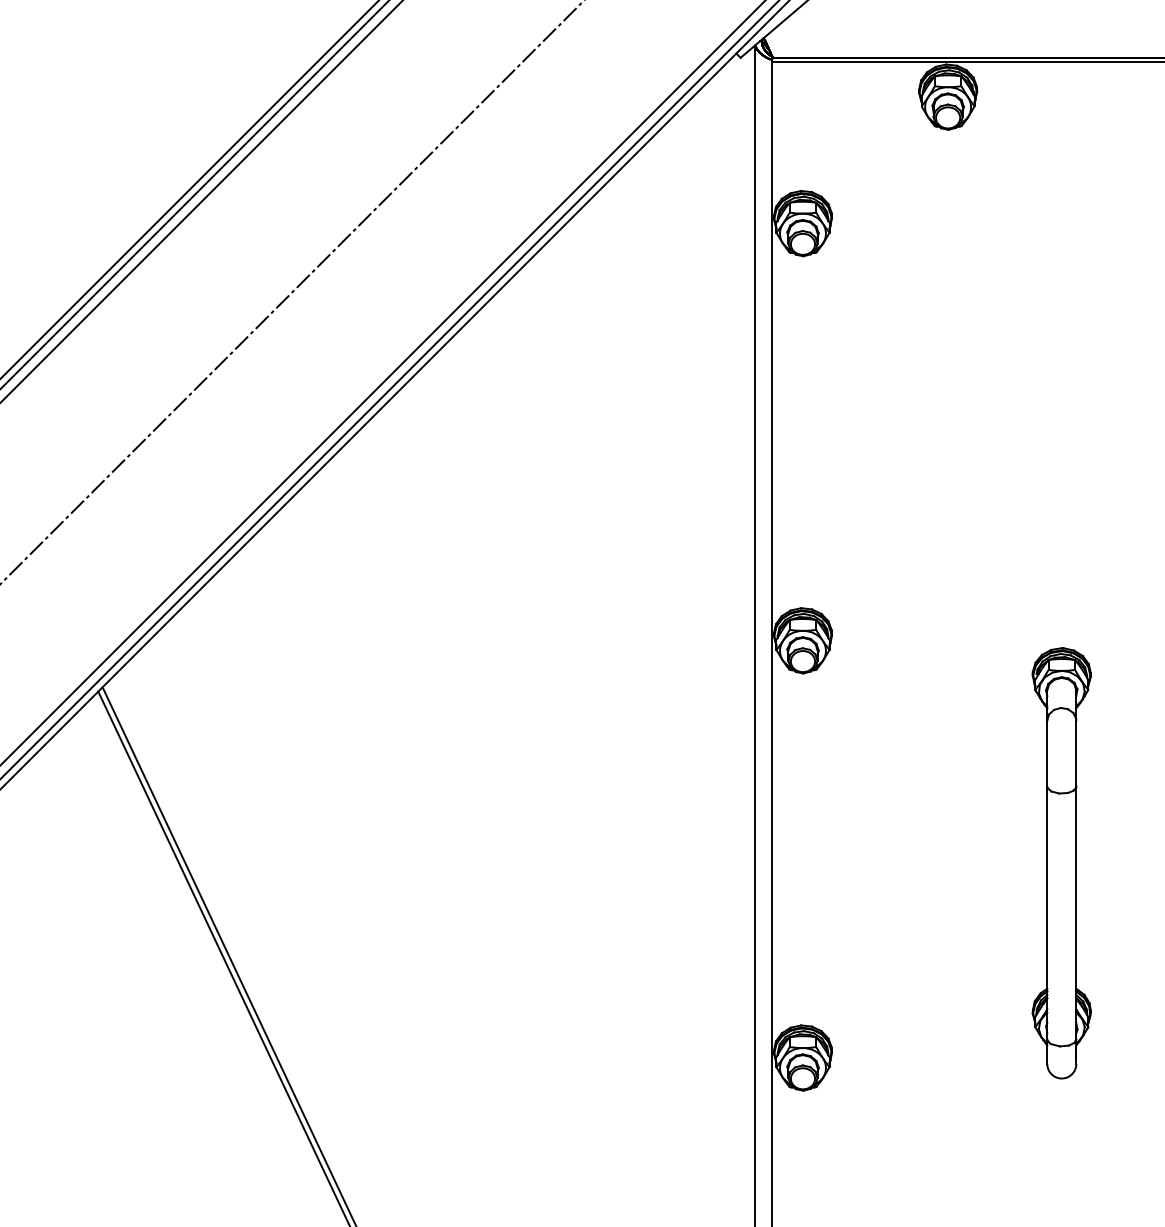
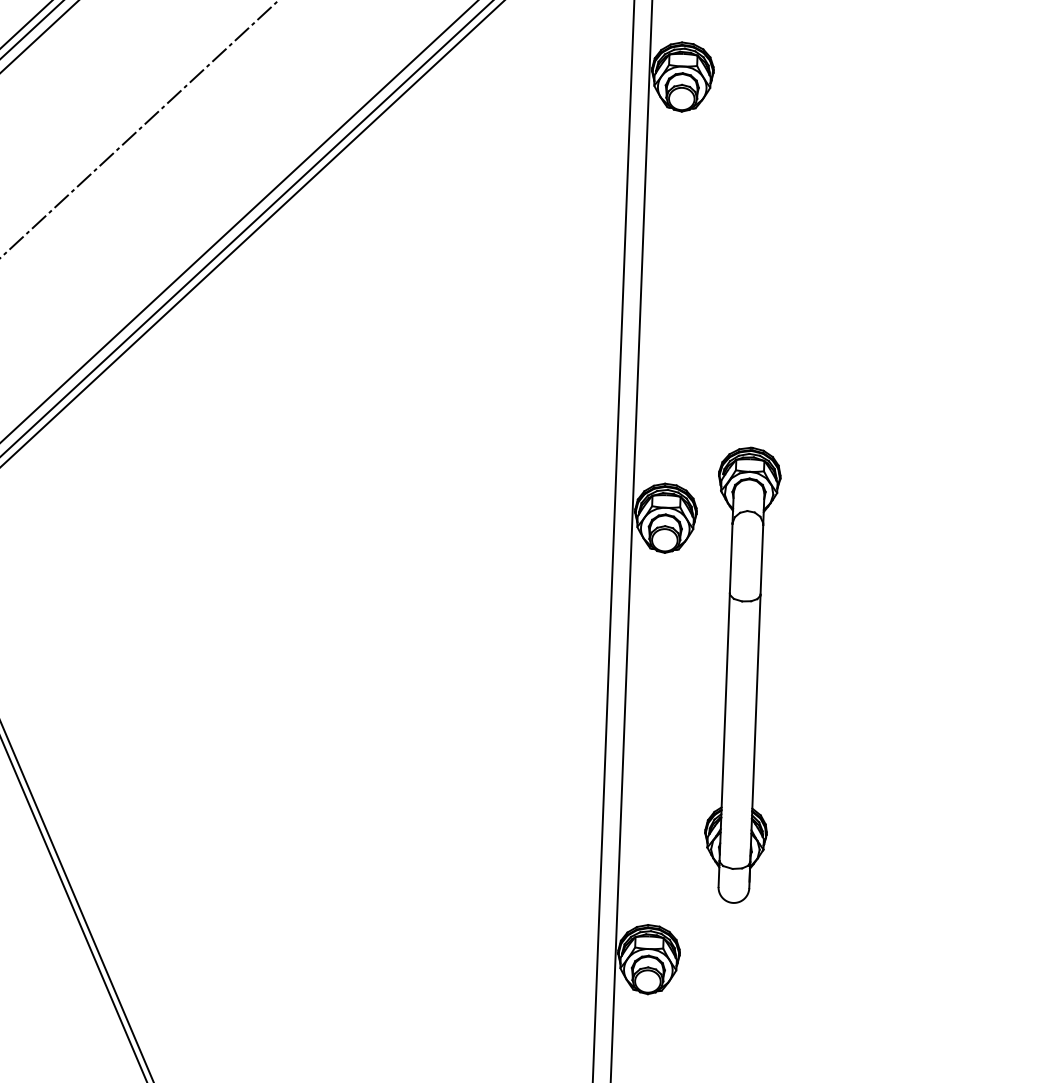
part: (1061, 863) -> (741, 675), moved

